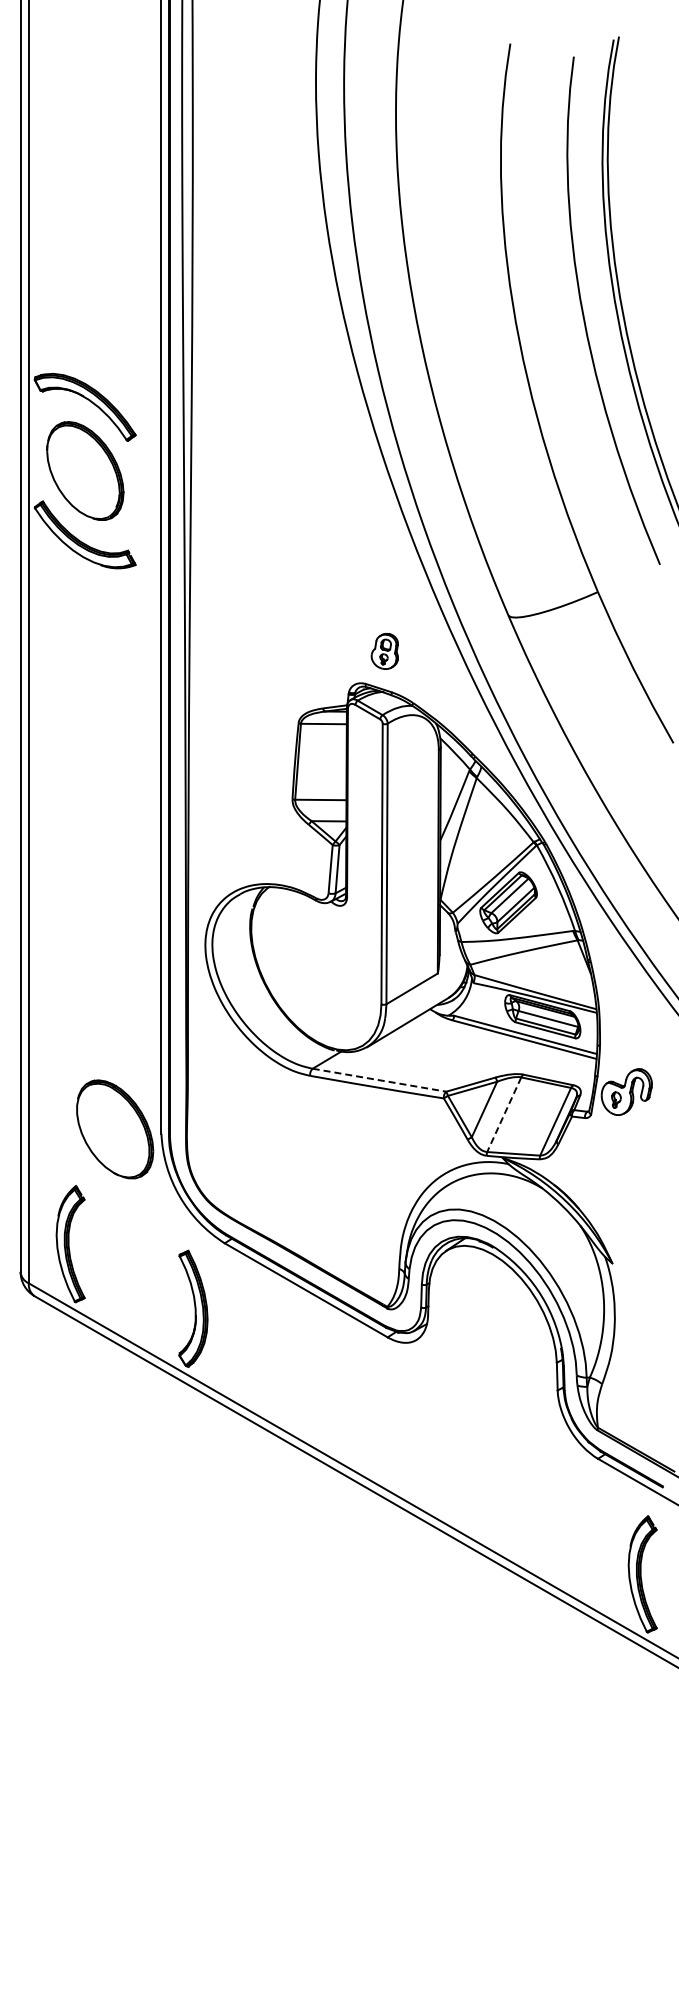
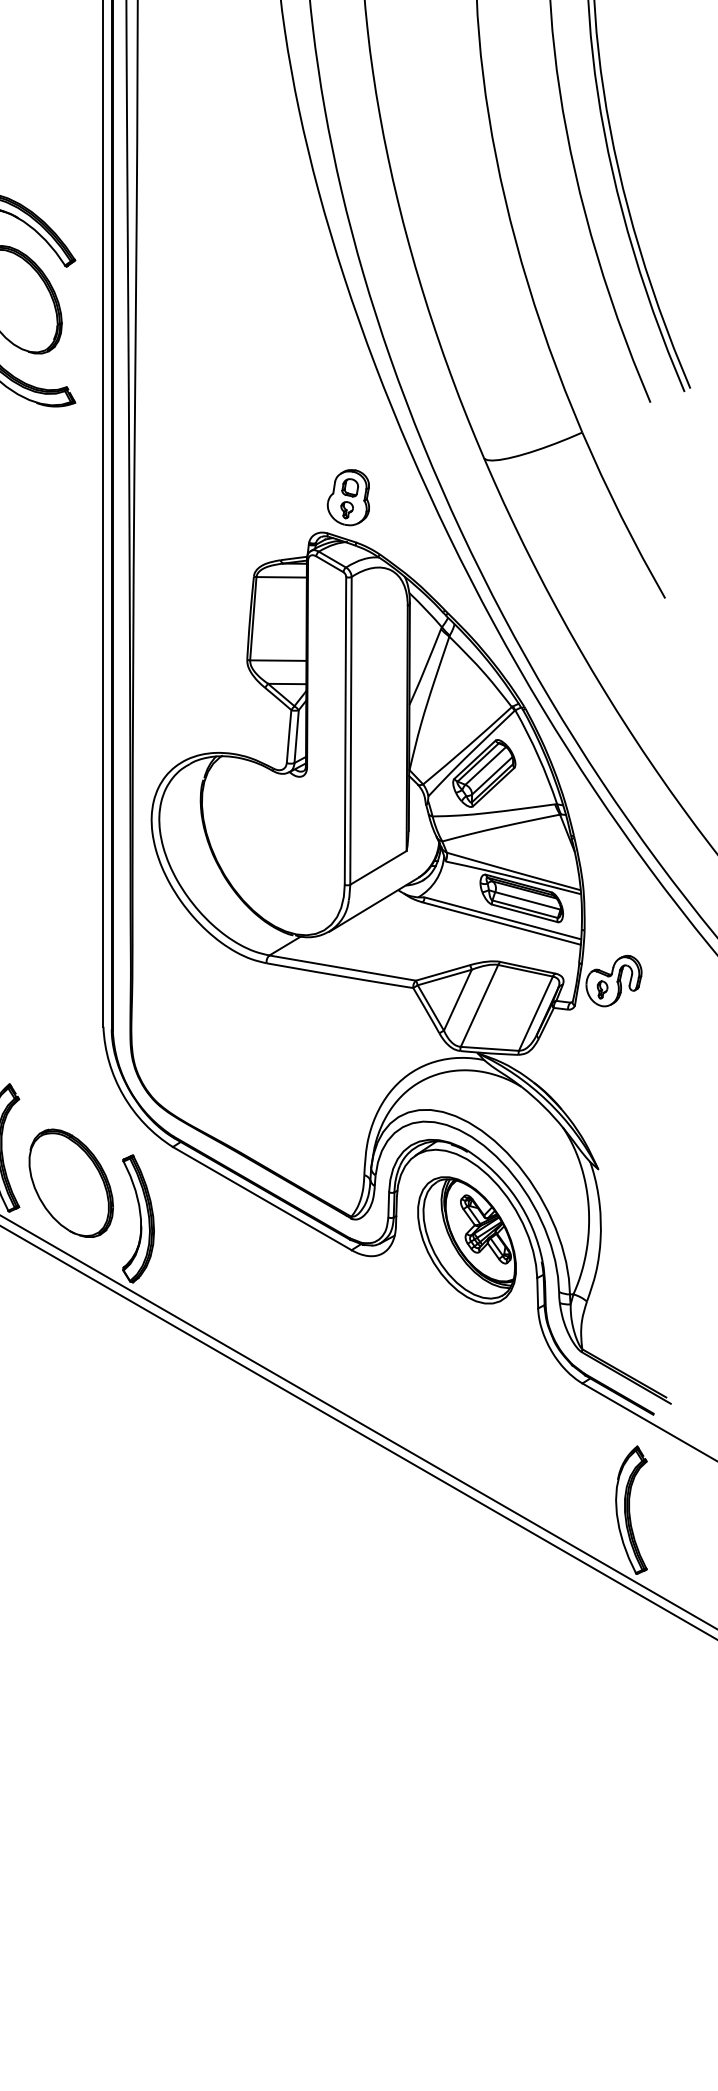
part: (384, 651) -> (348, 497), size x1.43
line: (379, 1080) -> (342, 968), dashed -> solid
line: (504, 1115) -> (479, 1006), dashed -> solid
part: (115, 1129) -> (71, 1183), moved
part: (492, 1328) -> (466, 1240), added

